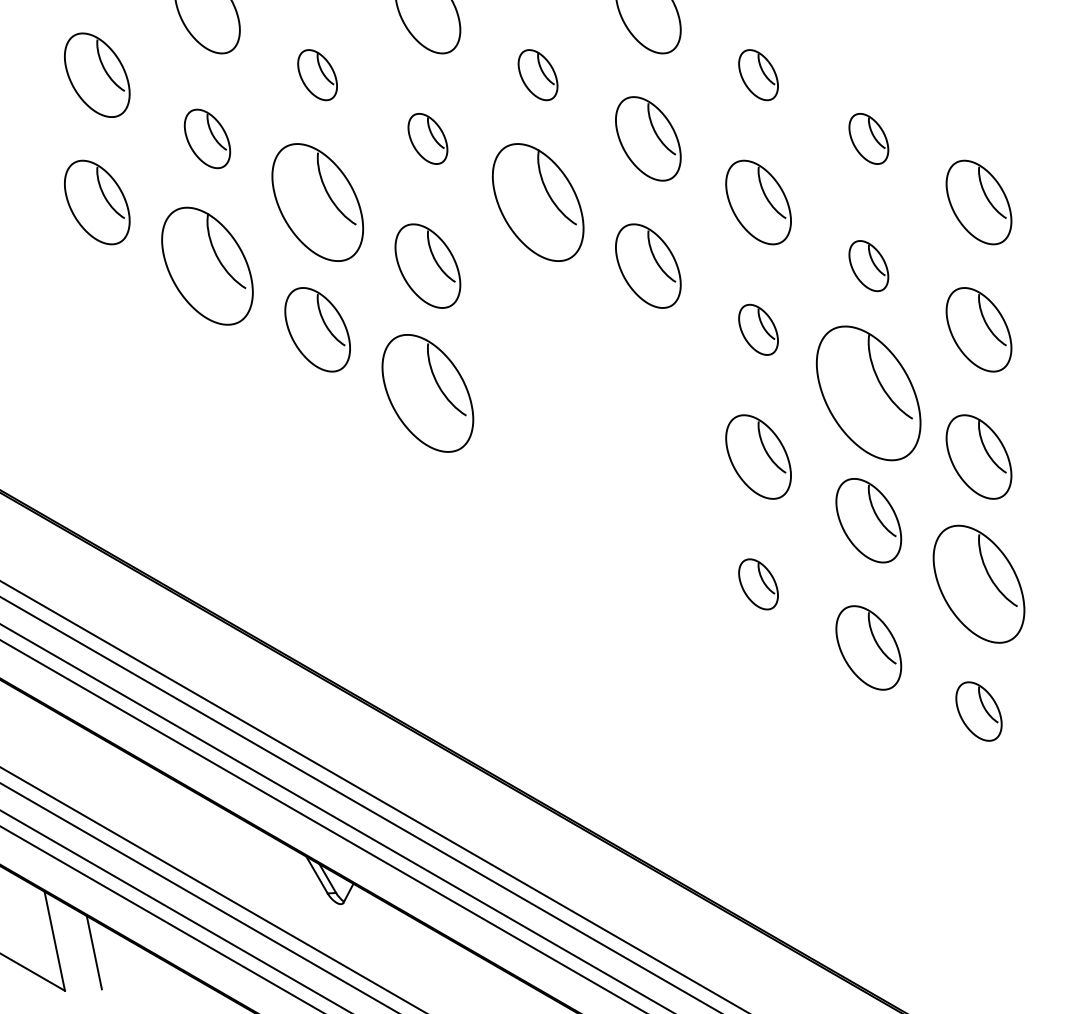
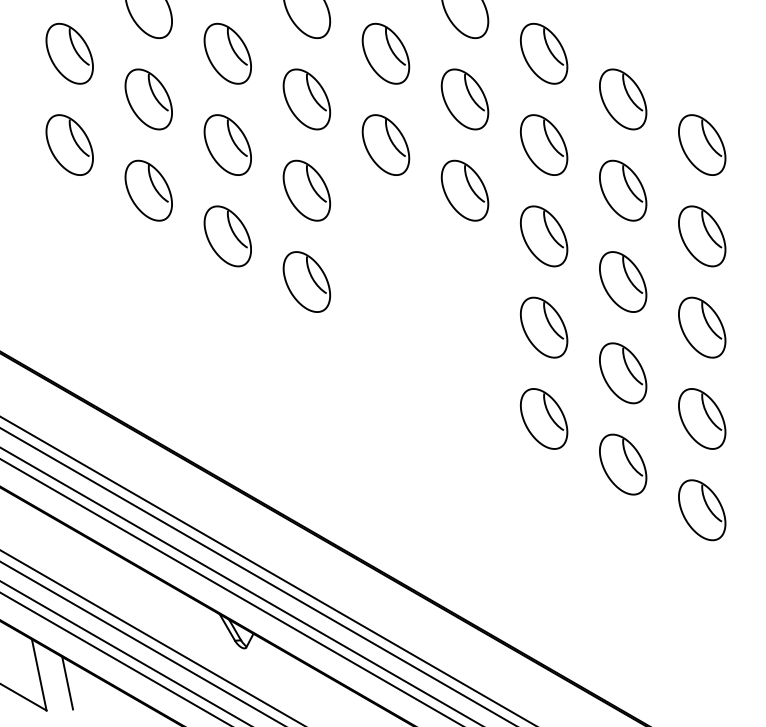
part: (317, 74) -> (227, 53), size x1.67
part: (537, 74) -> (385, 53), size x1.67
part: (758, 74) -> (544, 53), size x1.67
part: (207, 138) -> (148, 99), size x1.43
part: (427, 138) -> (306, 99), size x1.67
part: (868, 138) -> (622, 99), size x1.67
part: (317, 202) -> (227, 145), size x0.71
part: (537, 202) -> (385, 145), size x0.71
part: (207, 265) -> (148, 190), size x0.71
part: (868, 265) -> (622, 190), size x1.67
part: (758, 329) -> (544, 236), size x1.67
part: (427, 393) -> (306, 282), size x0.71
part: (868, 393) -> (622, 282), size x0.62
part: (758, 584) -> (544, 419), size x1.67
part: (978, 584) -> (701, 419), size x0.71
part: (978, 711) -> (701, 510), size x1.43

